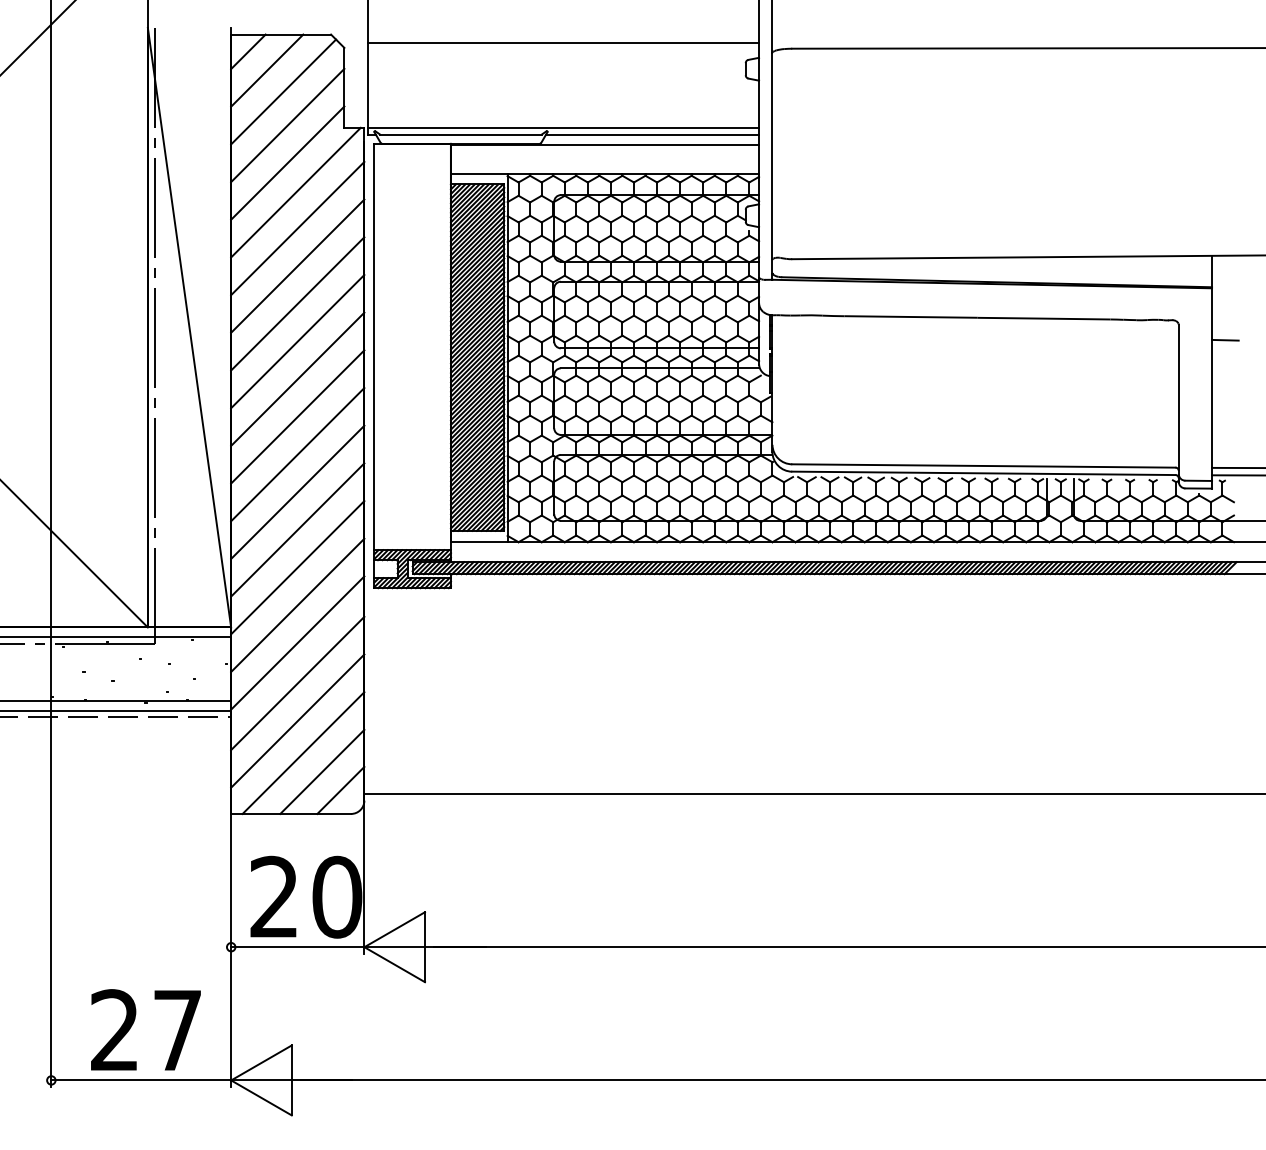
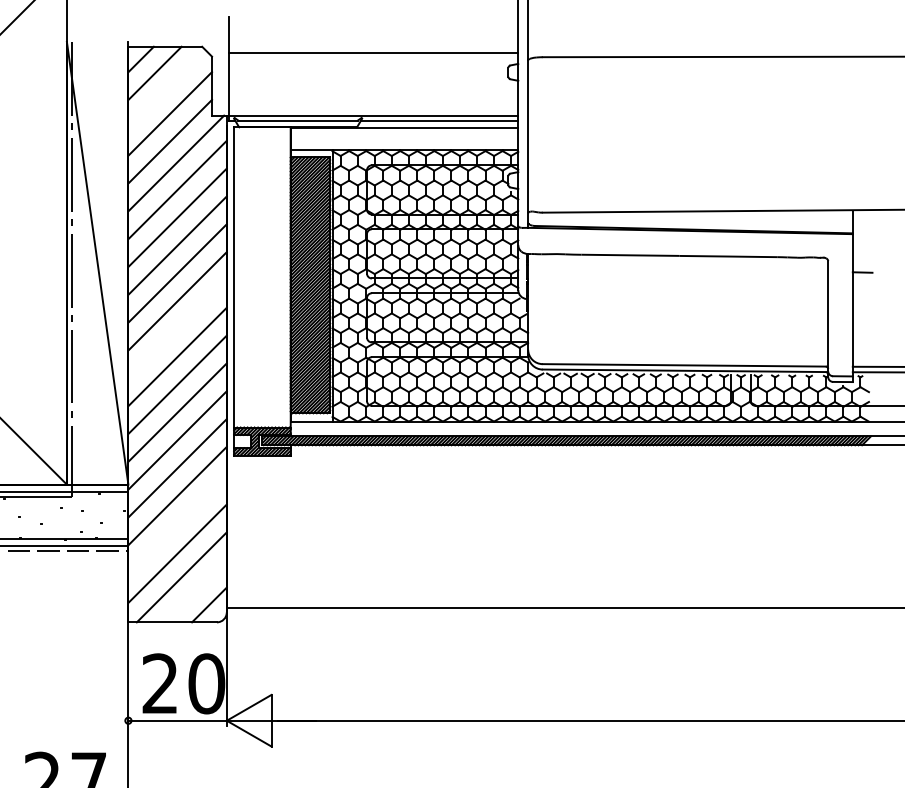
line: (283, 91) -> (167, 88), removed
line: (297, 416) -> (177, 328), removed
line: (297, 683) -> (177, 525), removed
line: (322, 771) -> (195, 590), removed

